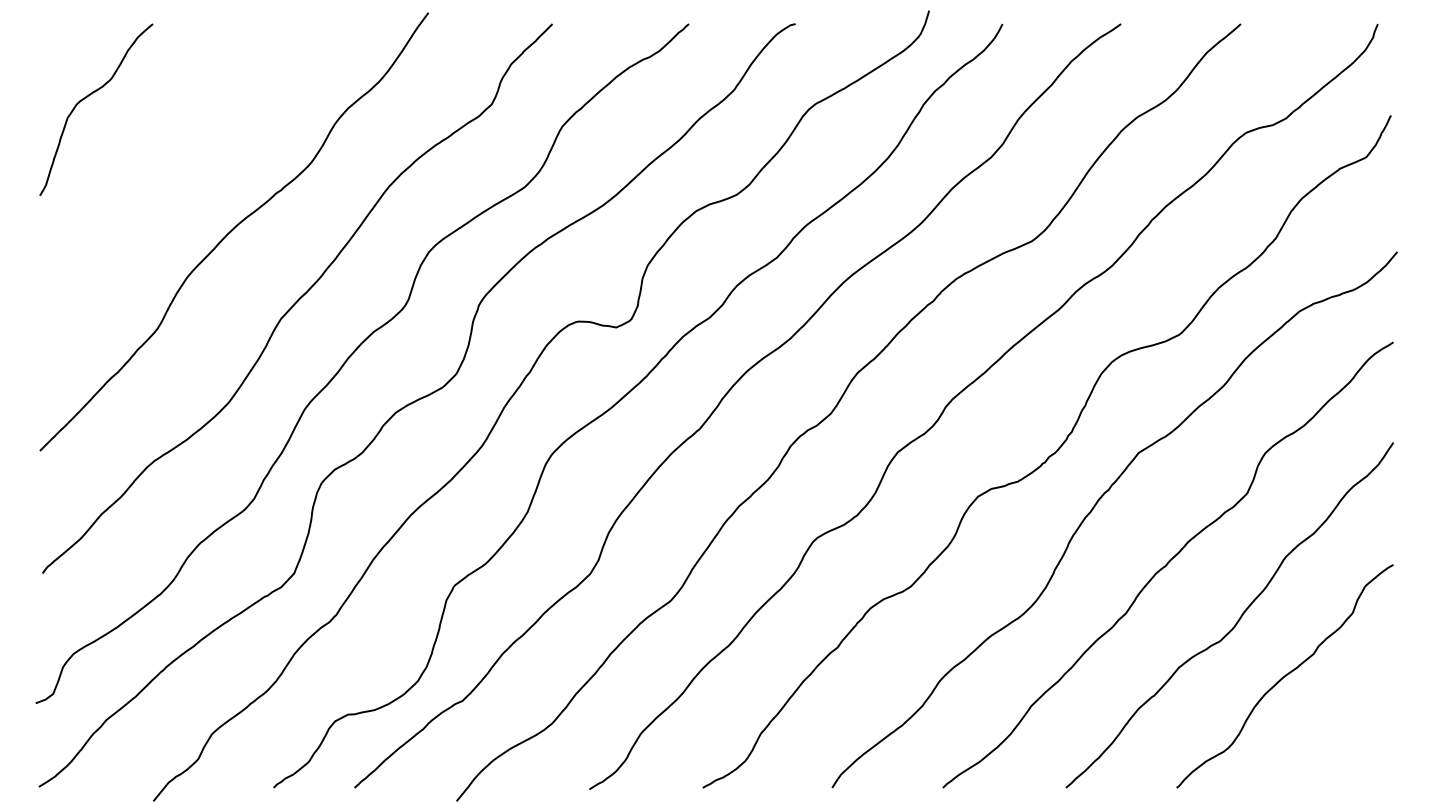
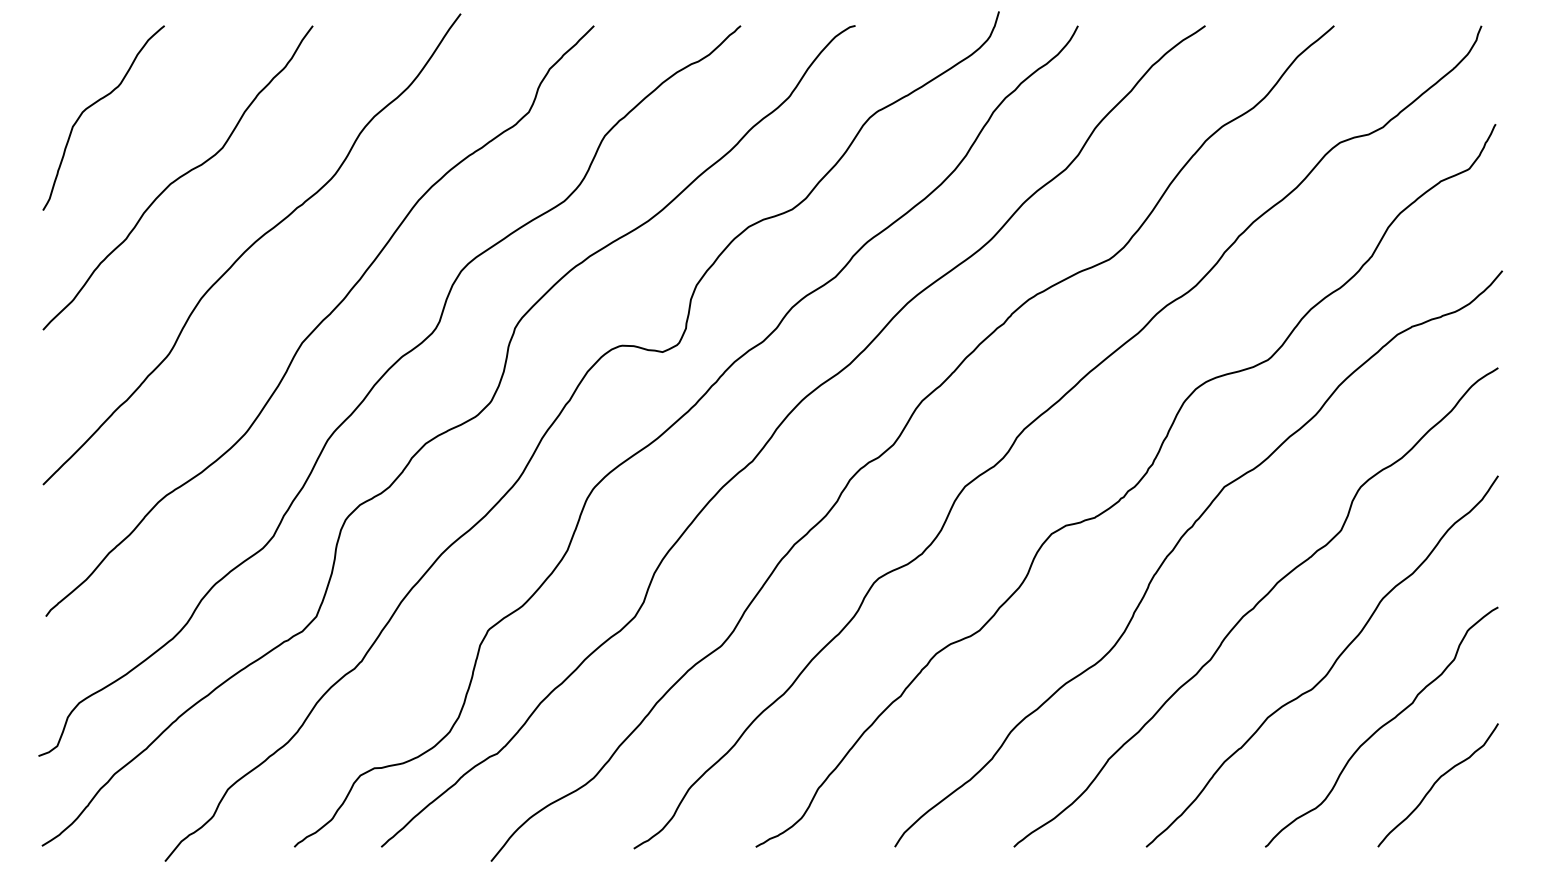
curve: (165, 165) -> (178, 177), added
curve: (1335, 729) -> (1435, 784), added

